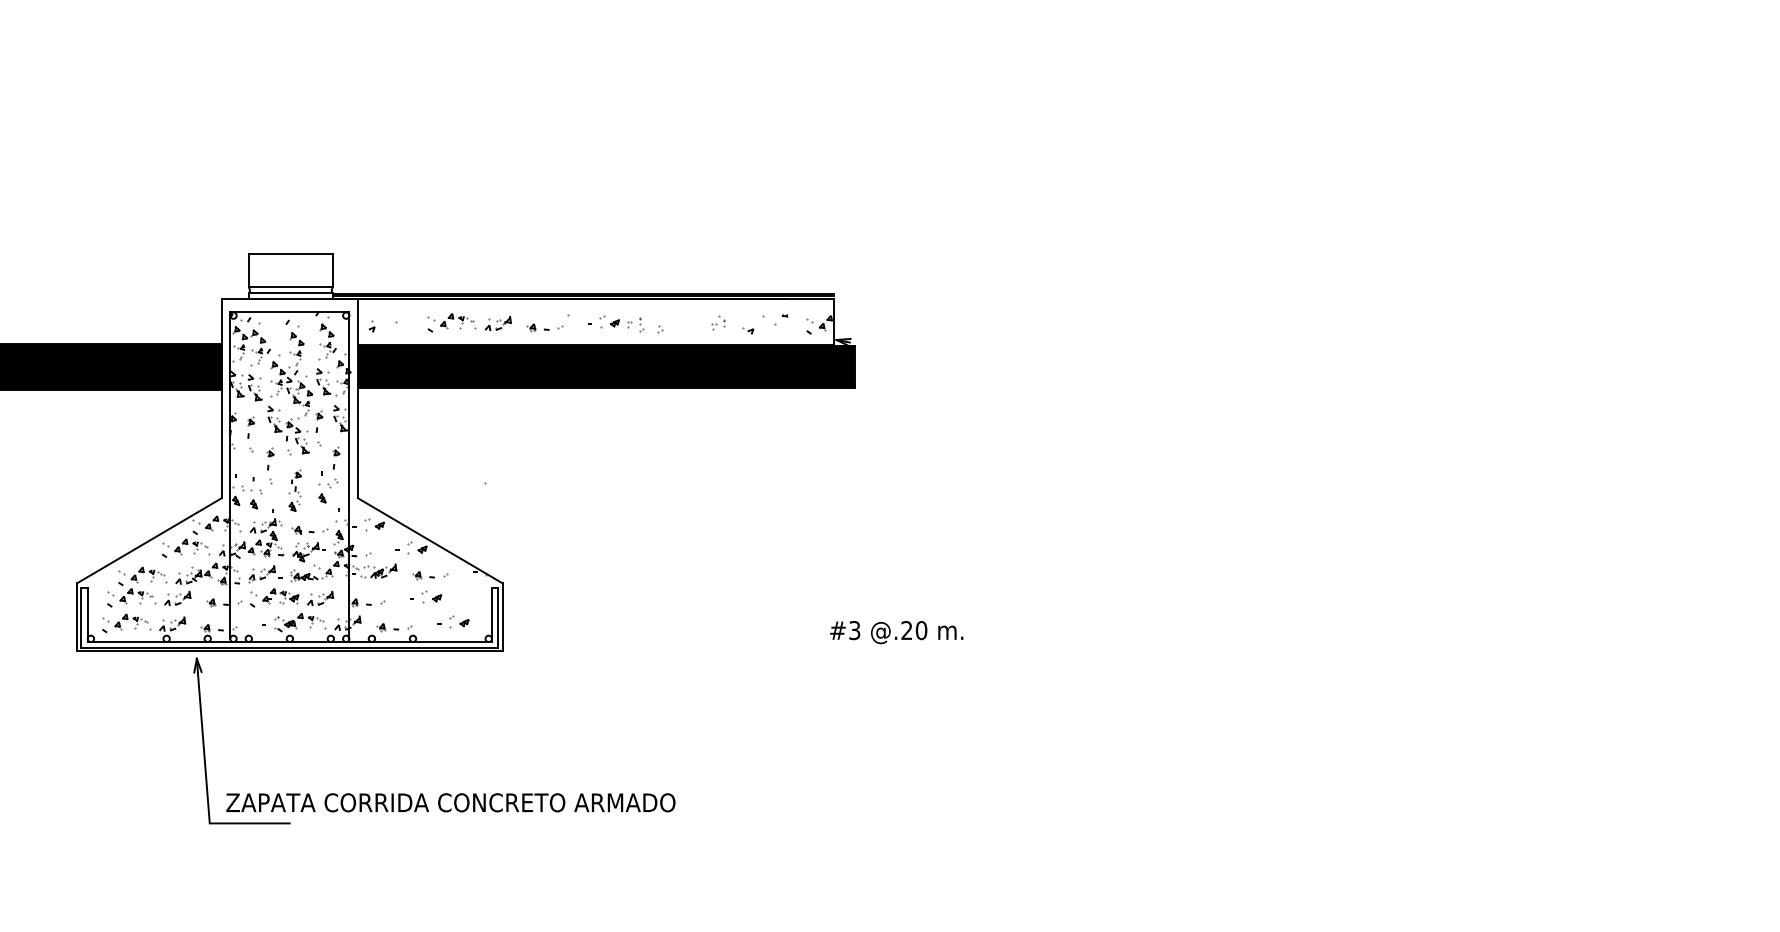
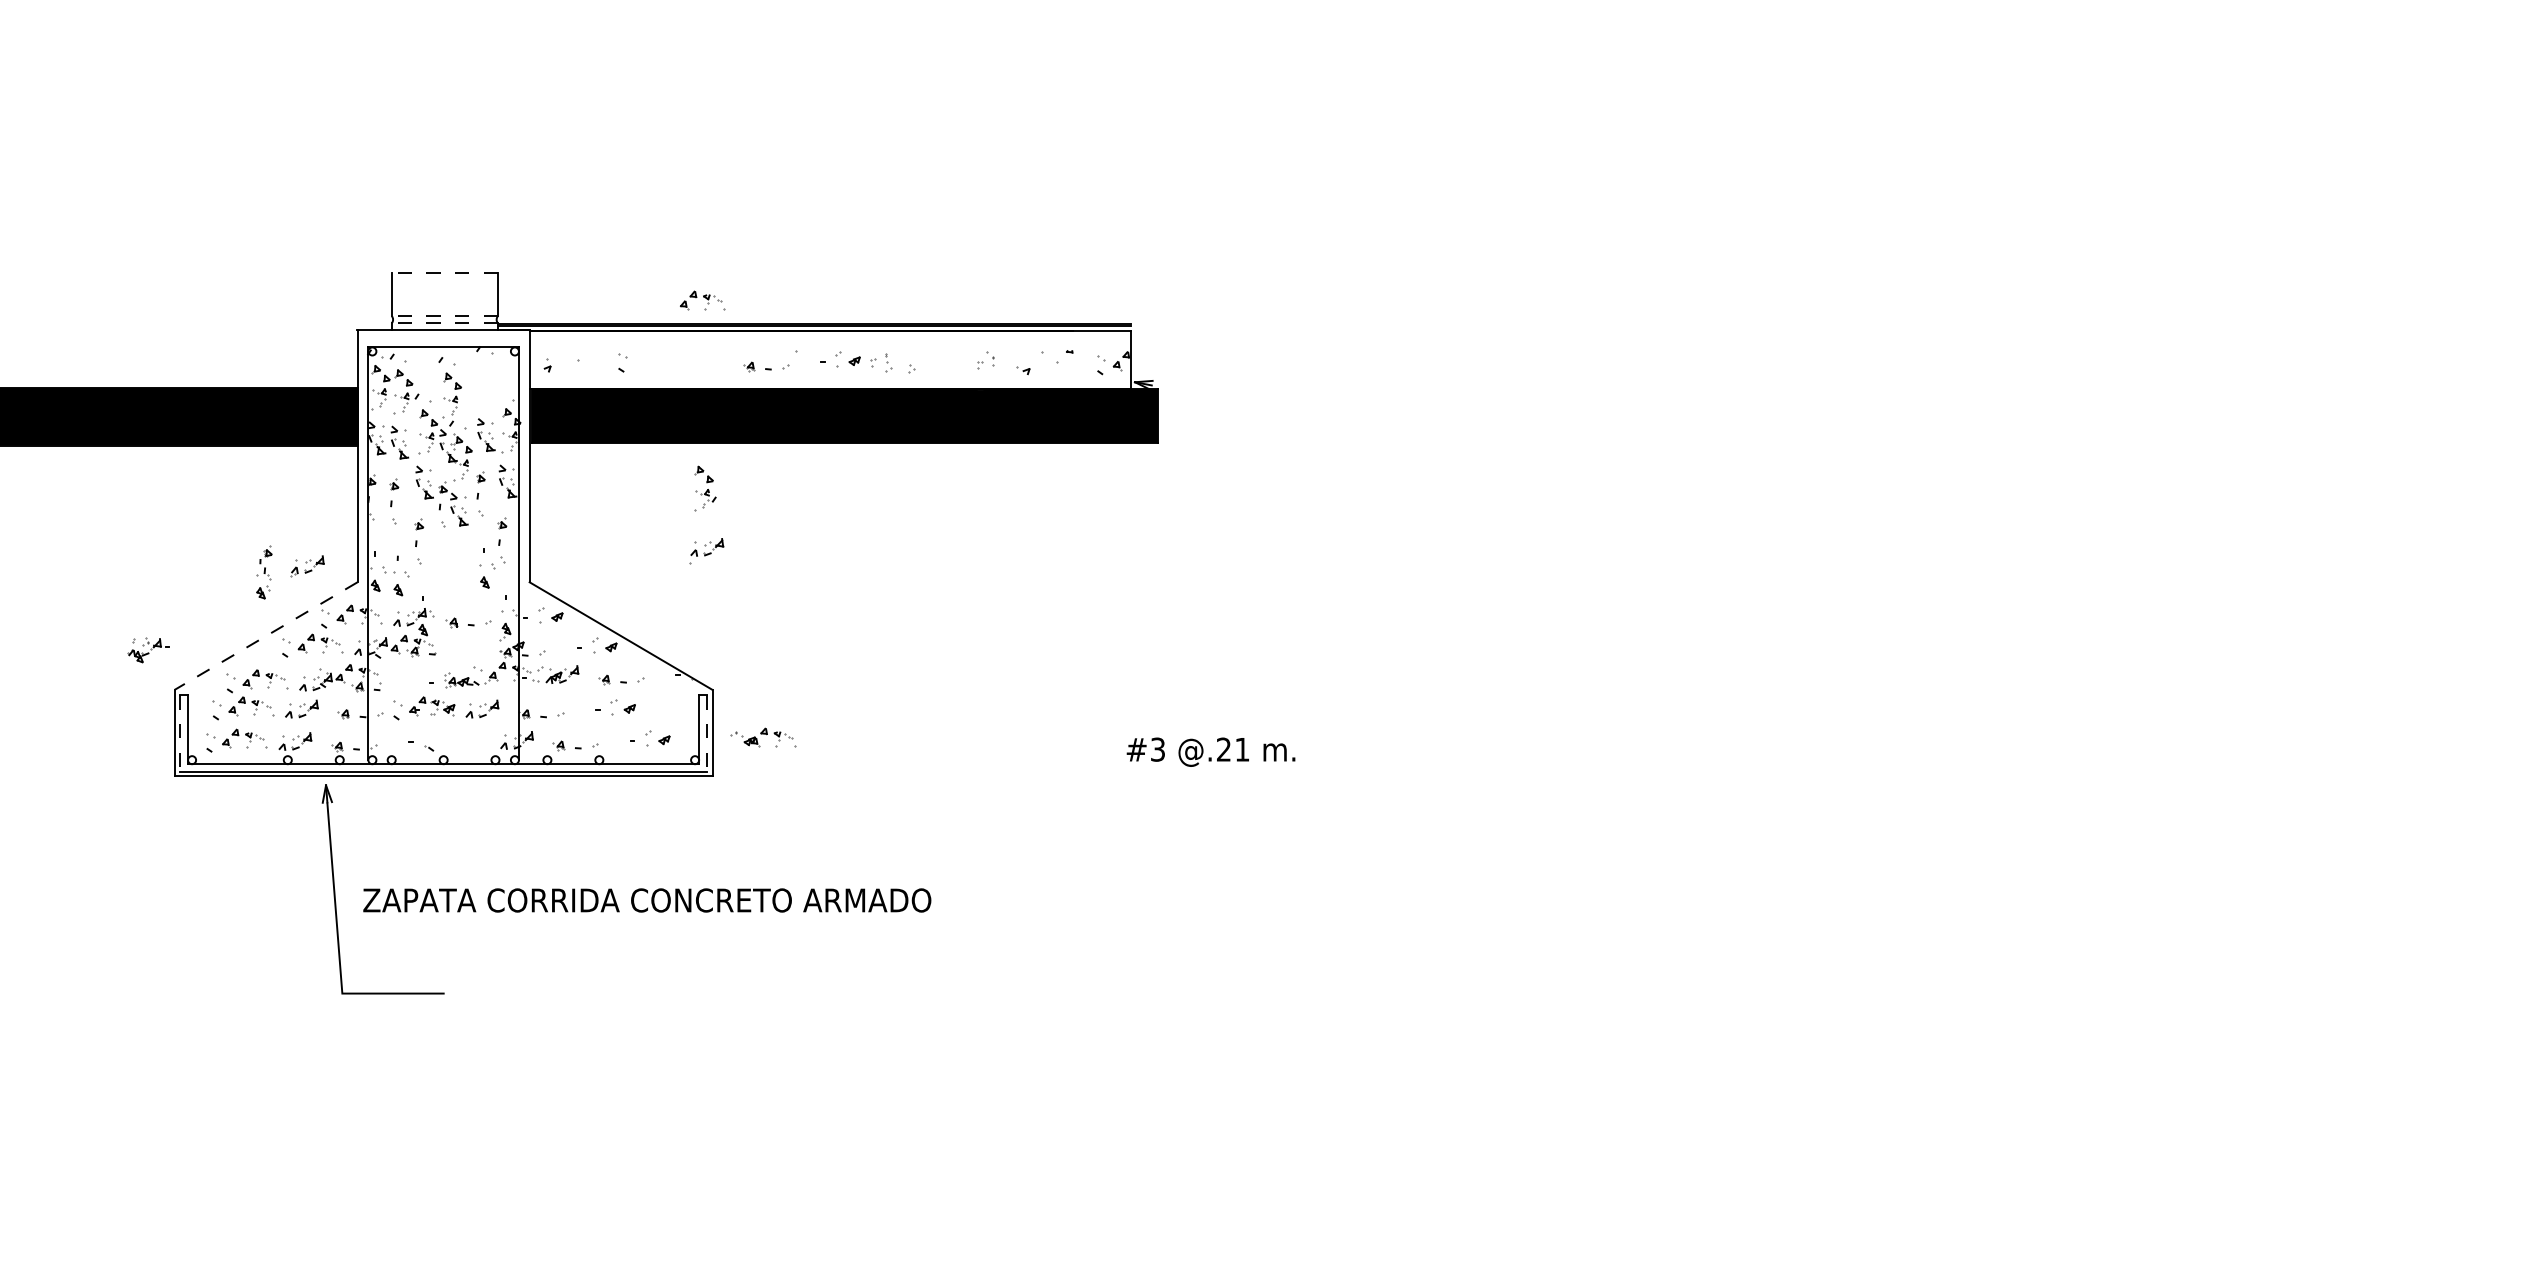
line: (290, 253) -> (444, 273), solid -> dashed
line: (290, 287) -> (444, 315), solid -> dashed
line: (290, 293) -> (444, 323), solid -> dashed
part: (458, 321) -> (702, 300), moved
part: (498, 323) -> (707, 547), moved
part: (327, 341) -> (705, 488), moved
part: (295, 490) -> (264, 572), moved
line: (148, 541) -> (265, 636), solid -> dashed
part: (308, 552) -> (148, 650), moved
part: (262, 574) -> (307, 566), moved
line: (81, 618) -> (180, 734), solid -> dashed
line: (498, 618) -> (707, 734), solid -> dashed
part: (300, 620) -> (763, 737), moved
text: (921, 630) -> (1242, 749), @.20 -> @.21
text: (451, 802) -> (647, 900), moved

